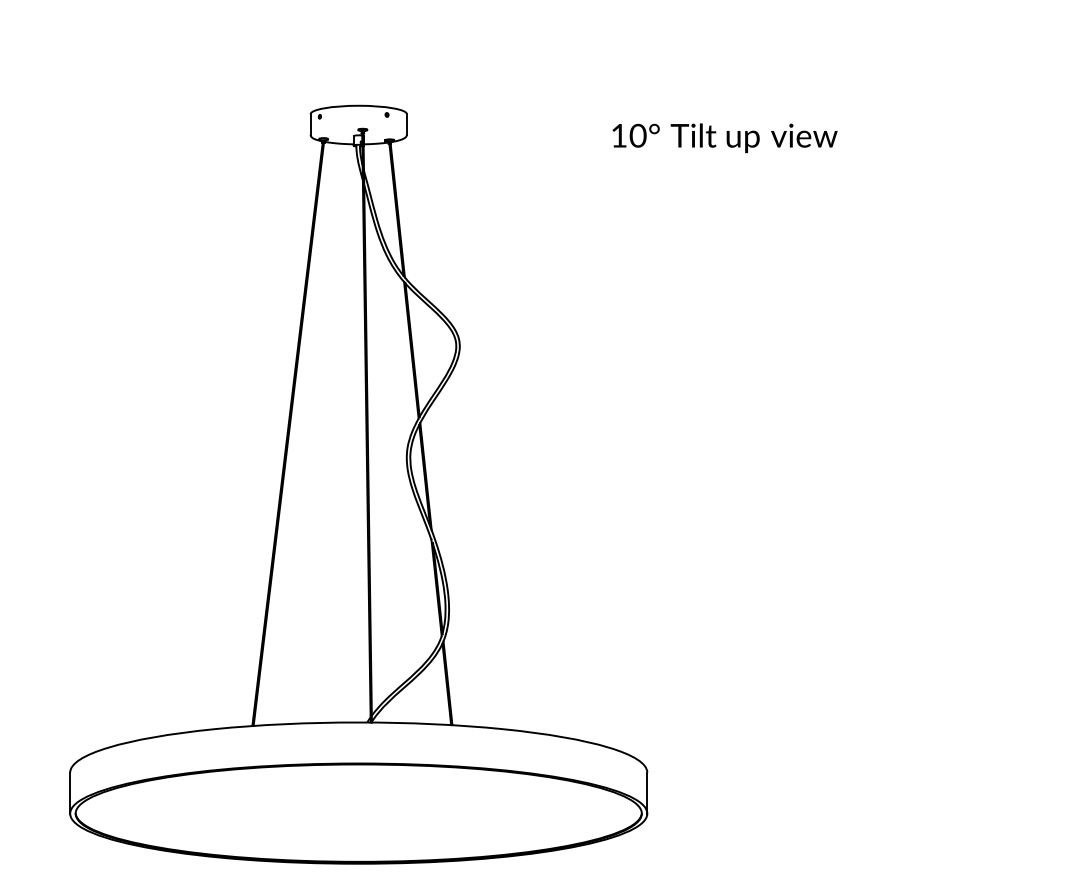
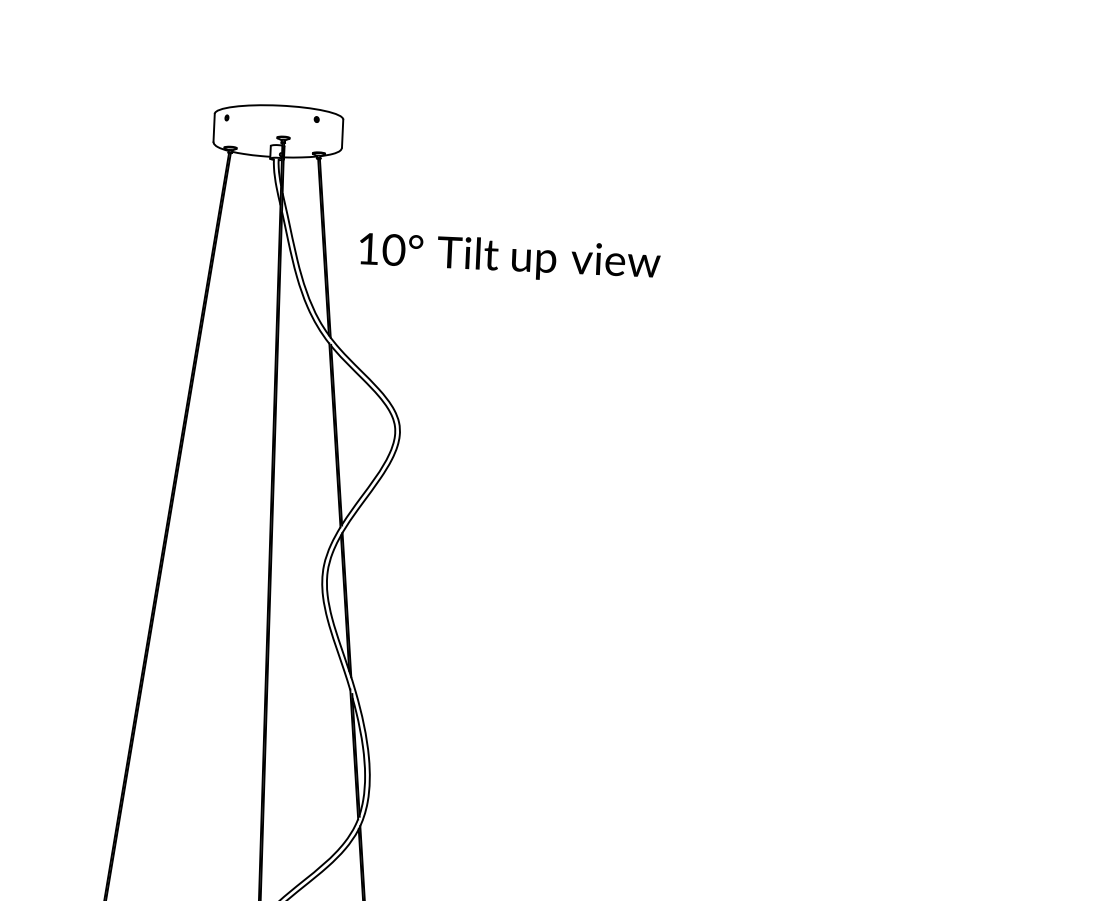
text: (724, 138) -> (509, 258), moved

